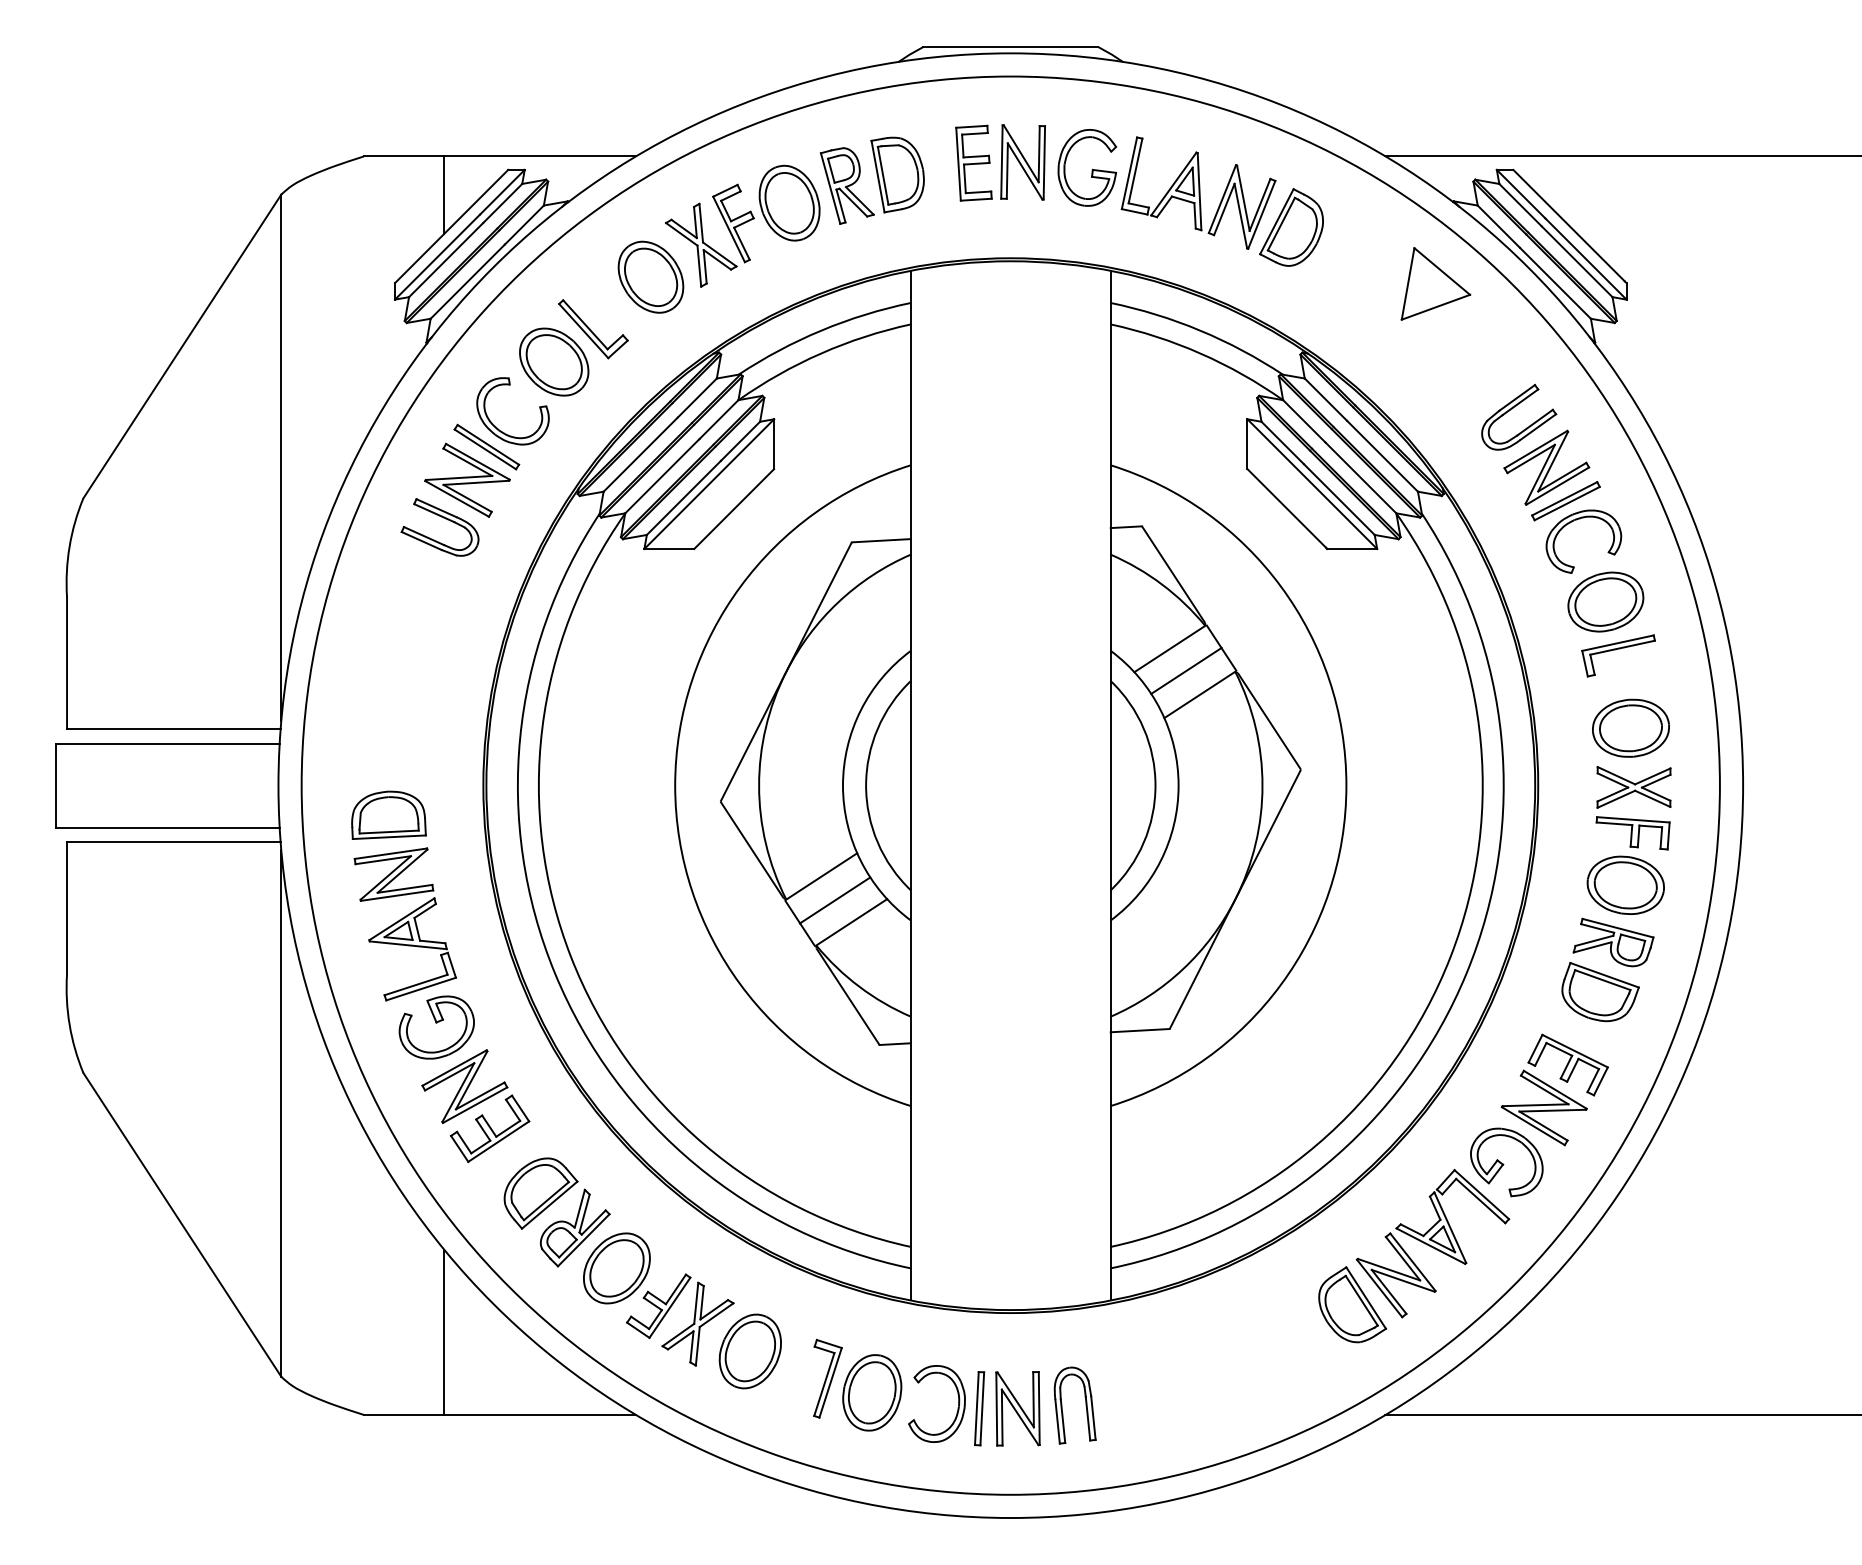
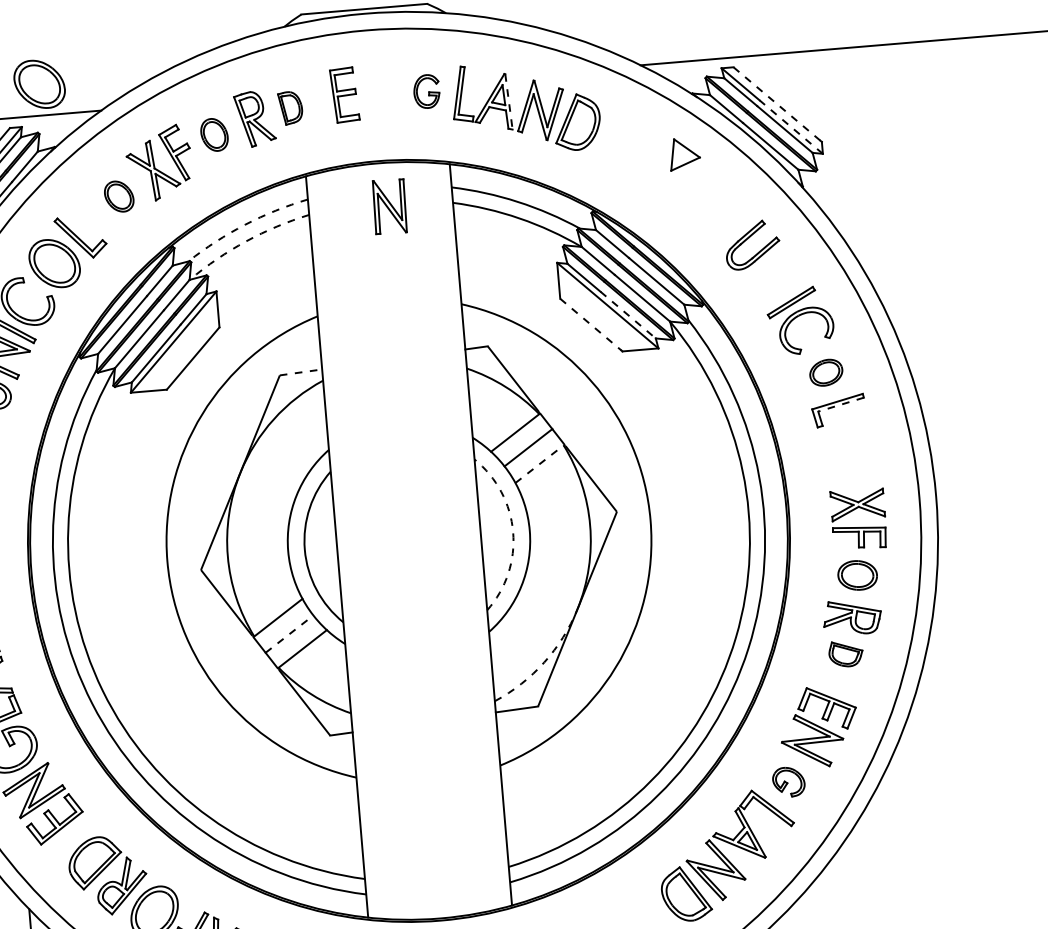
part: (554, 112) -> (39, 83), added
part: (1022, 162) -> (389, 206), moved
part: (1087, 167) -> (426, 91), size x0.6
part: (897, 174) -> (290, 107), size x0.6
line: (1199, 191) -> (508, 101), solid -> dashed
part: (789, 202) -> (214, 134), size x0.6
line: (1569, 225) -> (777, 103), solid -> dashed
line: (1585, 258) -> (790, 126), solid -> dashed
part: (650, 276) -> (118, 196), size x0.6
part: (1435, 283) -> (684, 153), size x0.6
arc: (821, 330) -> (245, 224), solid -> dashed
arc: (820, 353) -> (245, 241), solid -> dashed
part: (1546, 467) -> (775, 279), removed
line: (1339, 499) -> (628, 315), solid -> dashed
line: (1286, 508) -> (590, 324), solid -> dashed
line: (881, 540) -> (301, 372), solid -> dashed
part: (1605, 601) -> (825, 372), size x0.6
line: (1622, 647) -> (840, 404), solid -> dashed
line: (1200, 694) -> (540, 463), solid -> dashed
part: (1630, 727) -> (851, 461), removed
arc: (1155, 785) -> (513, 532), solid -> dashed
part: (1625, 884) -> (857, 574), size x0.7
line: (835, 900) -> (289, 634), solid -> dashed
arc: (1183, 968) -> (544, 662), solid -> dashed
part: (1600, 992) -> (846, 654), size x0.6
part: (1506, 1162) -> (788, 782), size x0.6

